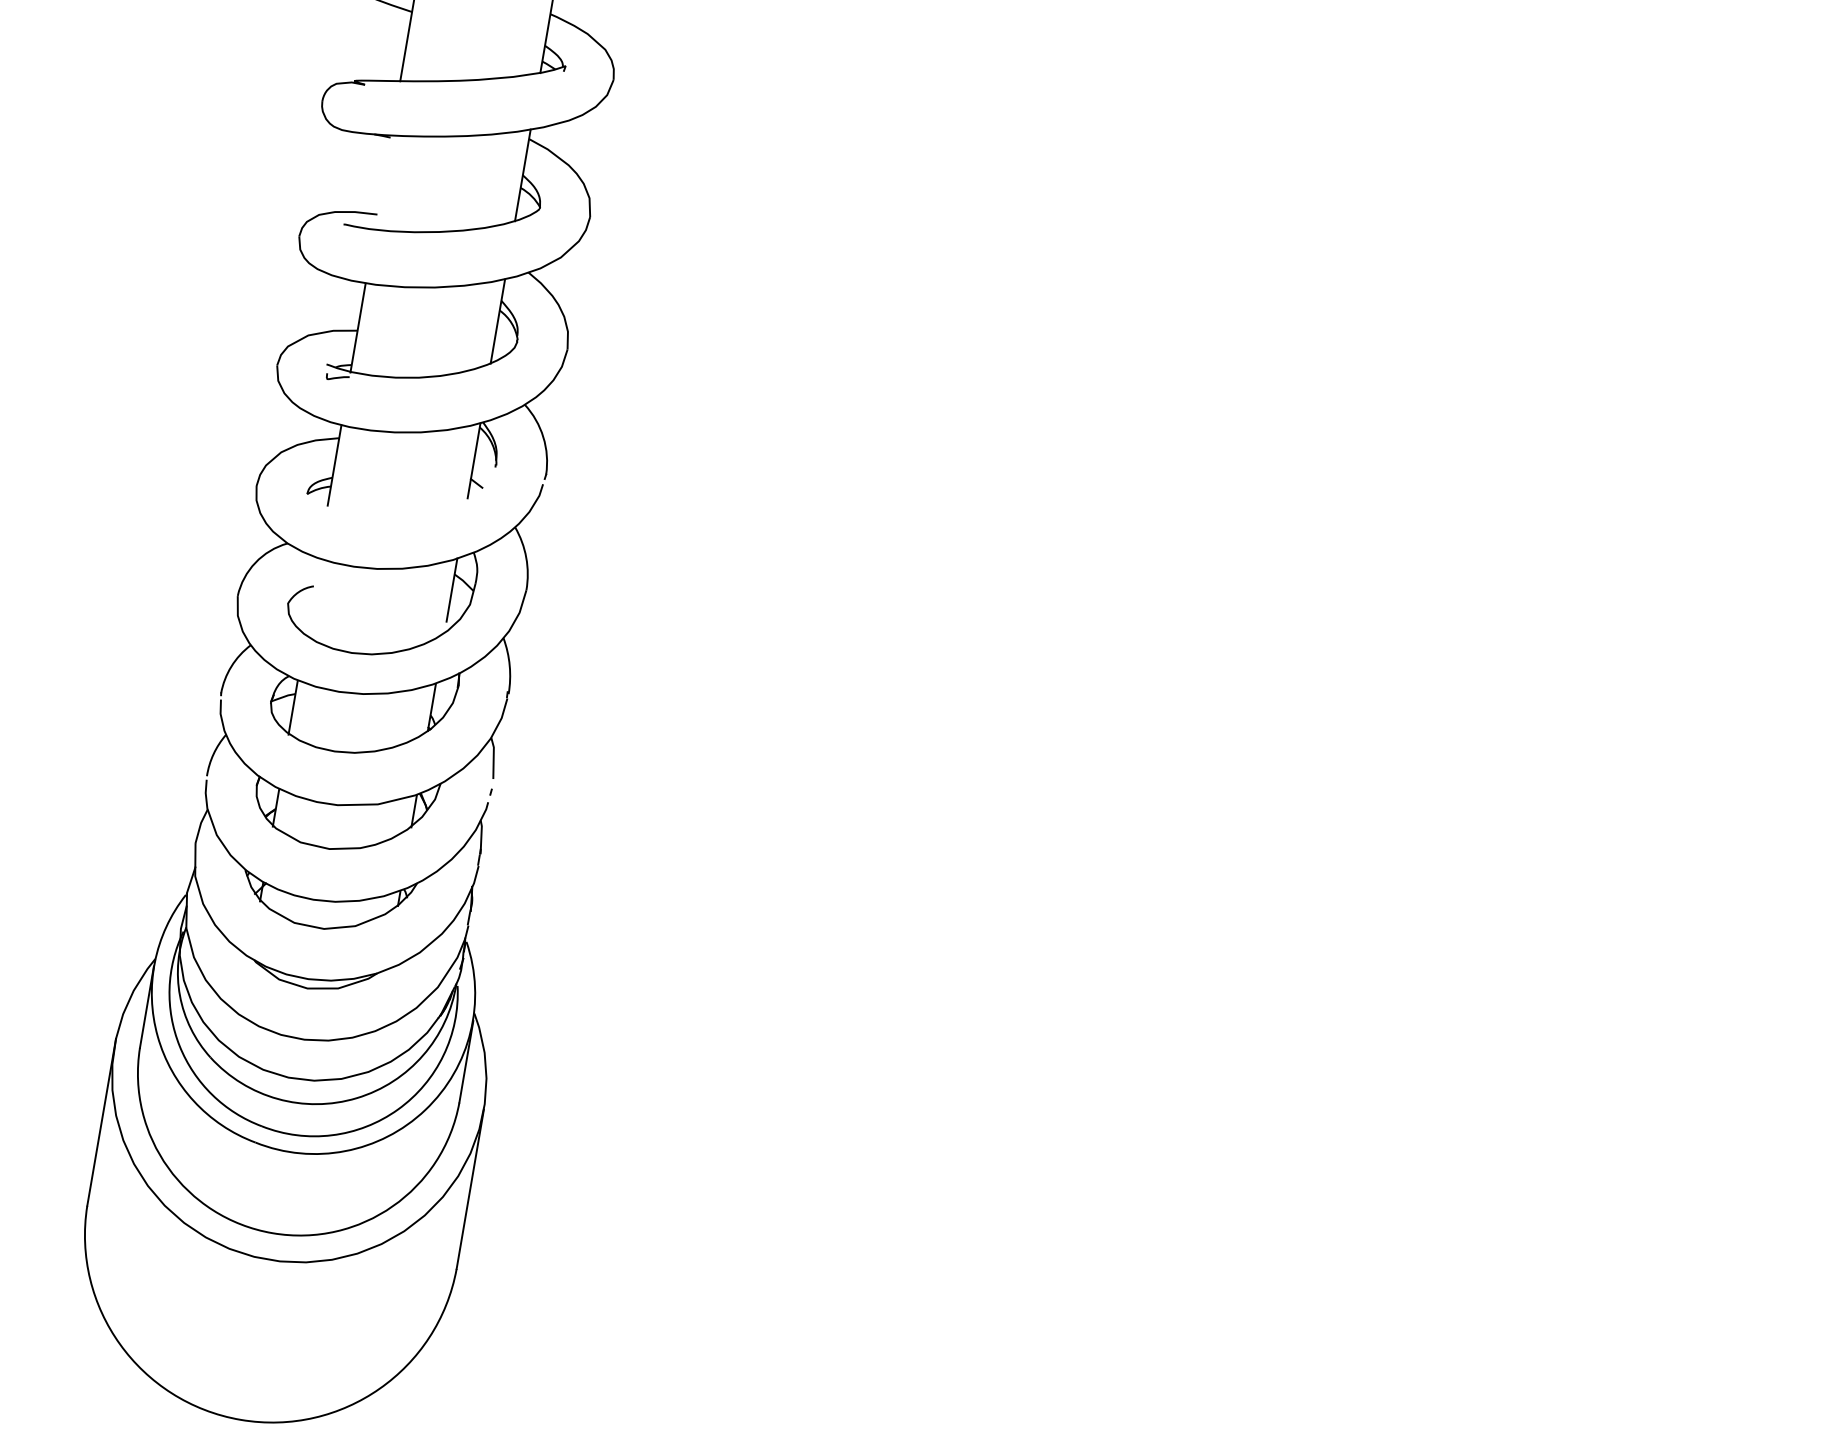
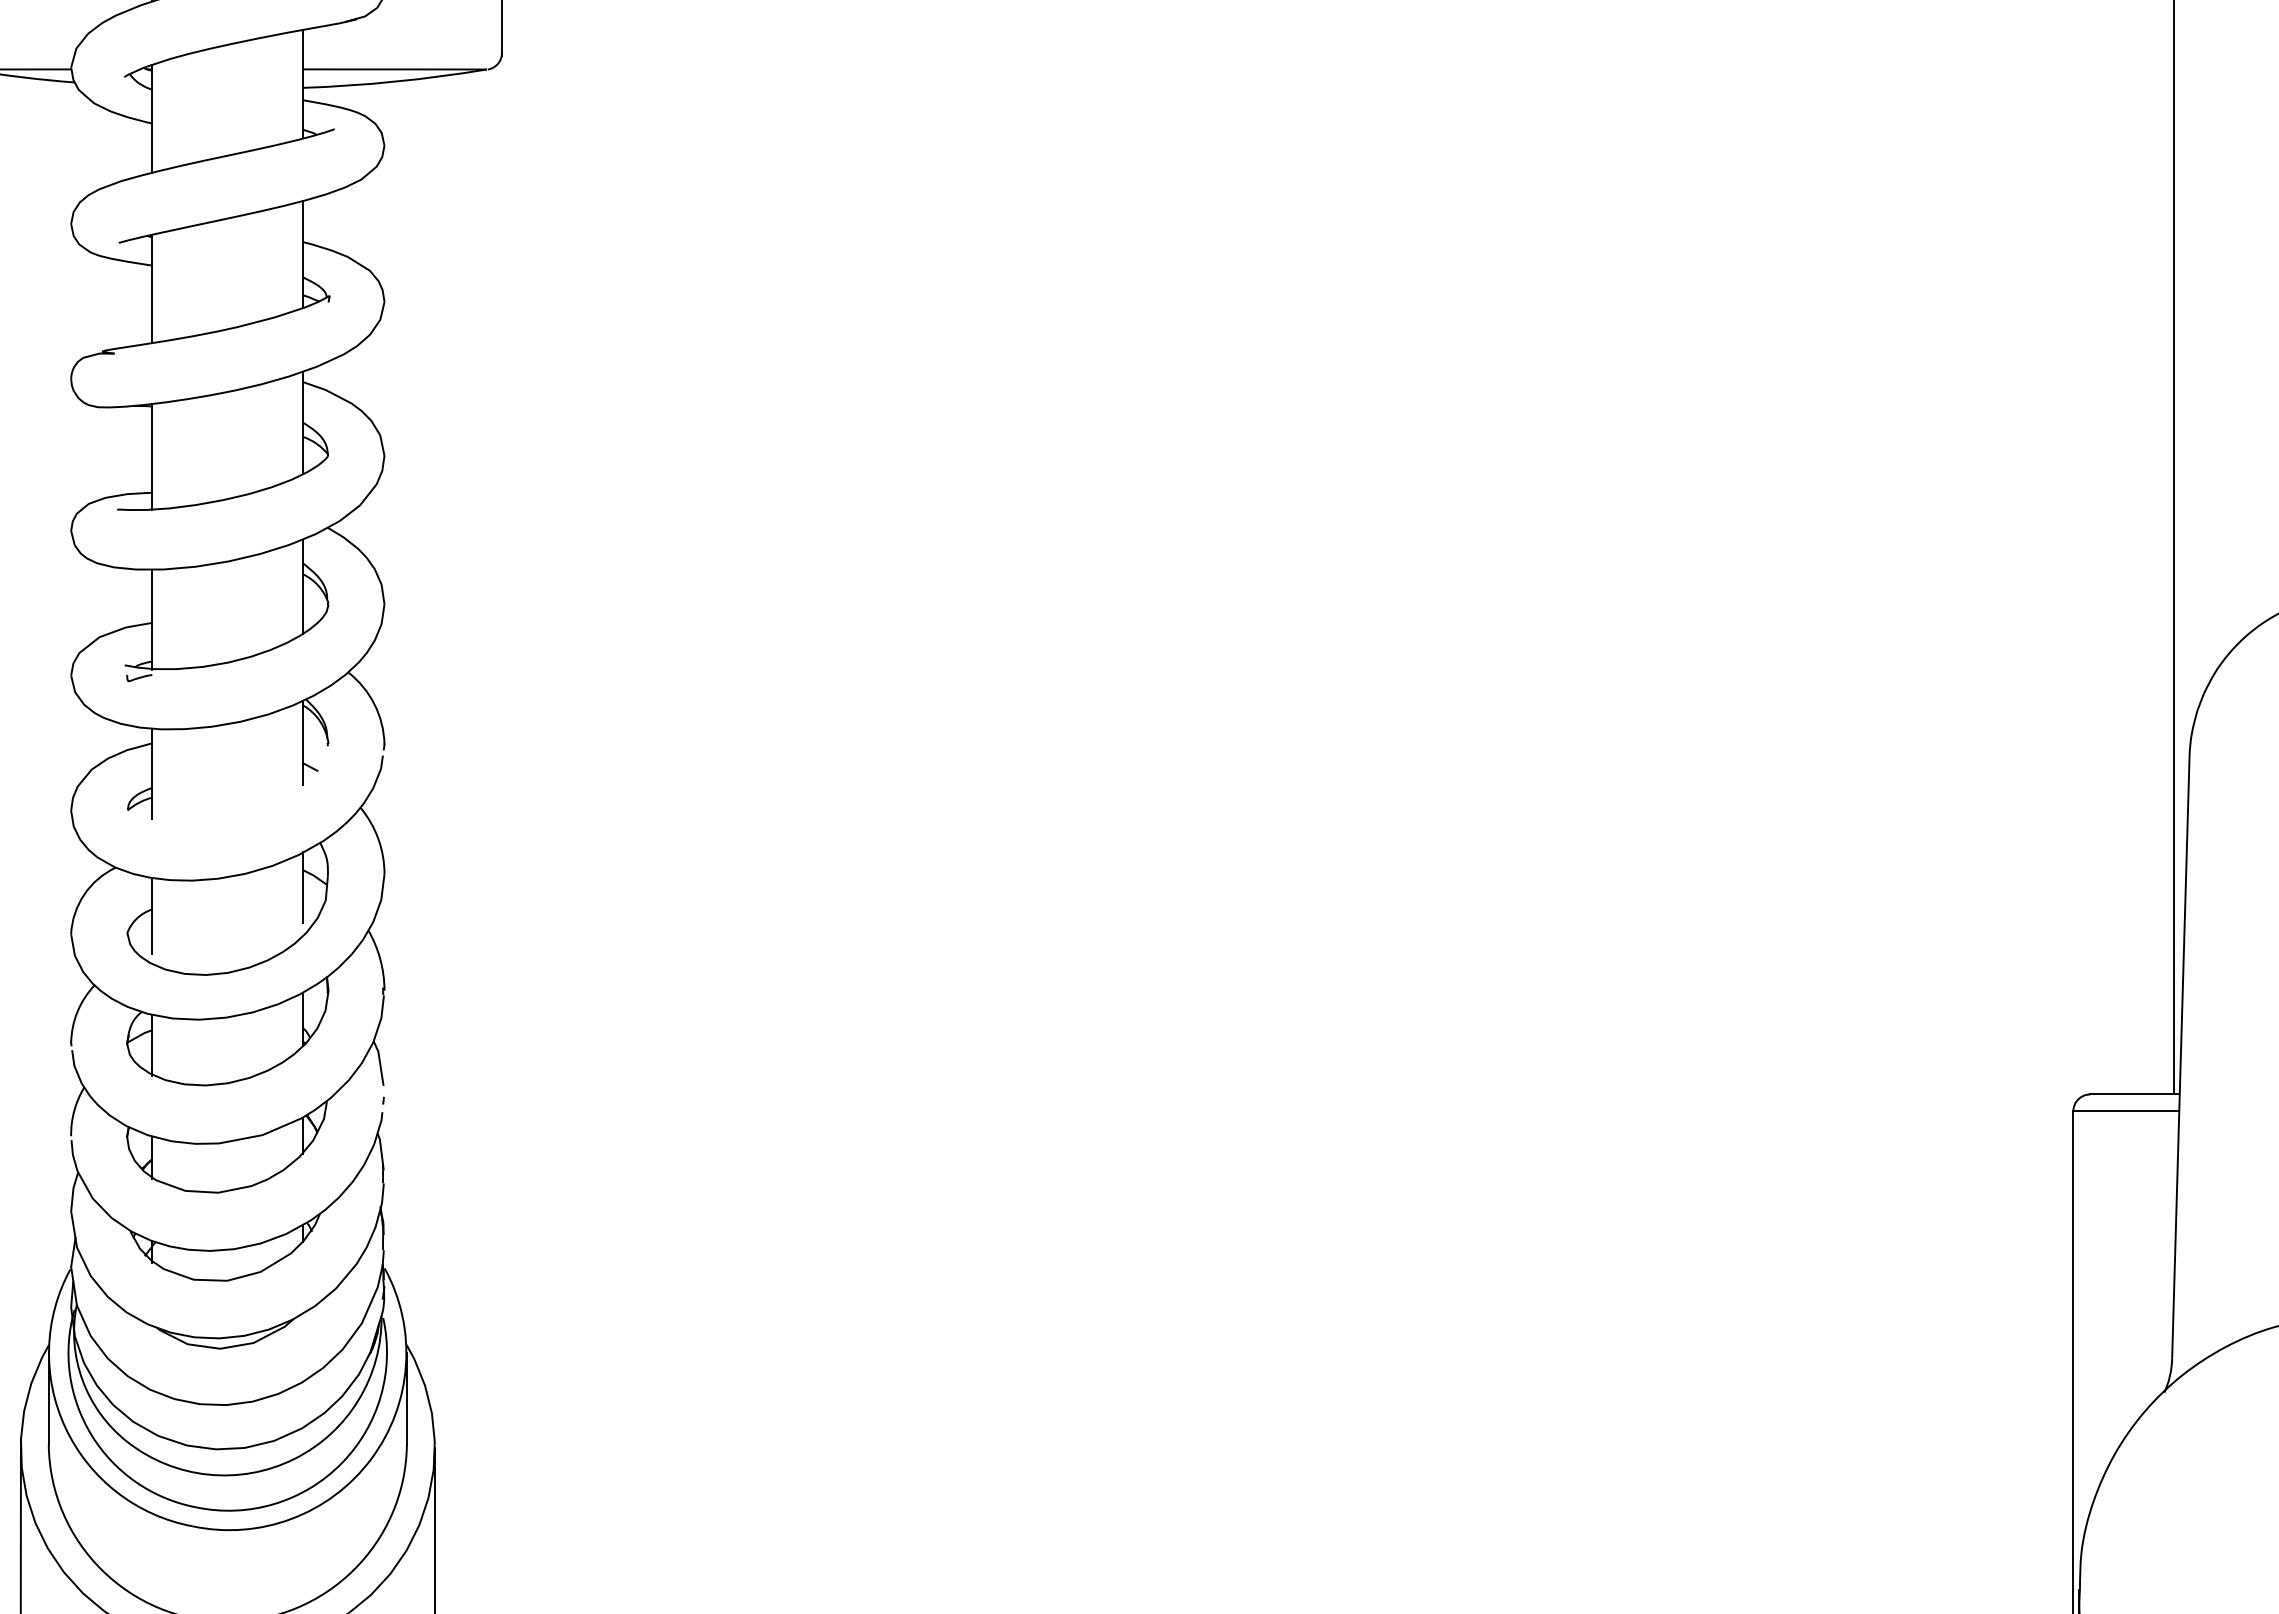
line: (383, 182) -> (152, 456), added
line: (313, 592) -> (152, 916), added

